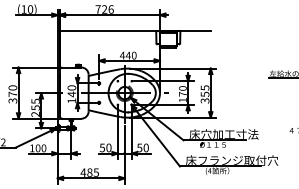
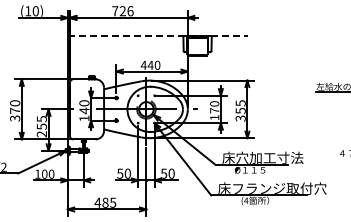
line: (134, 31) -> (157, 36), solid -> dashed

